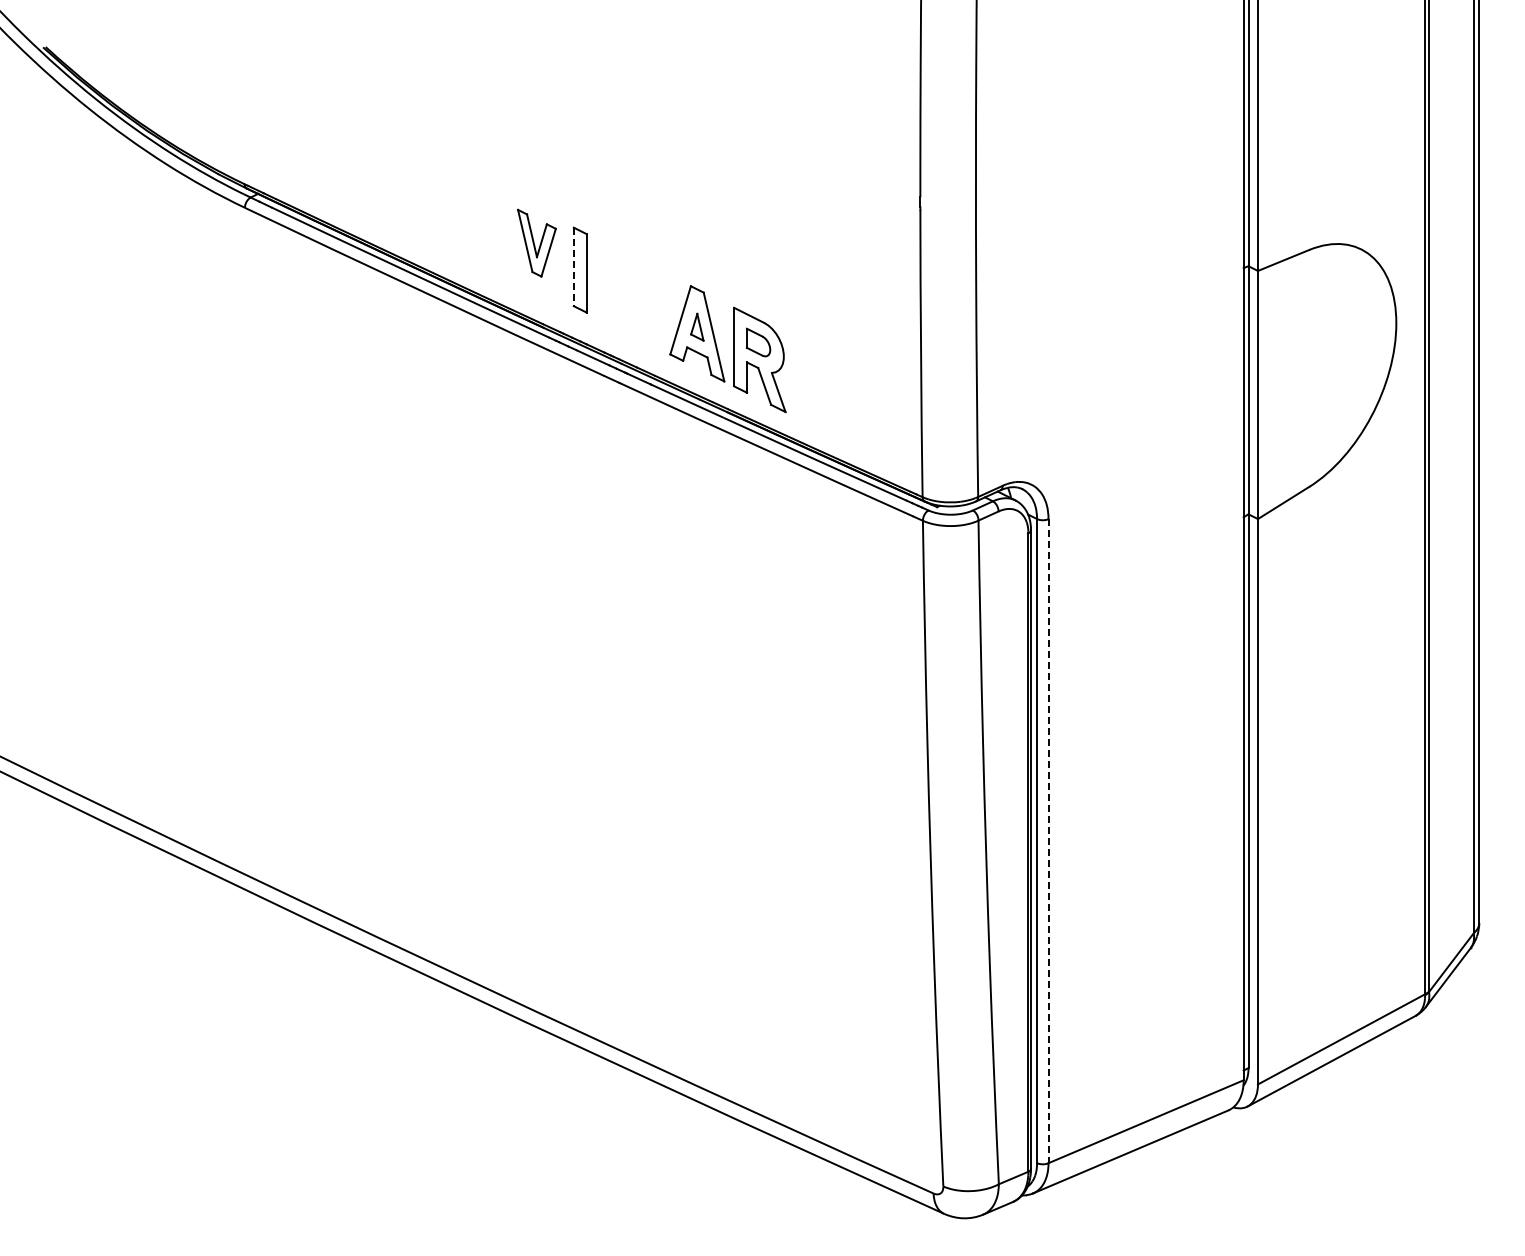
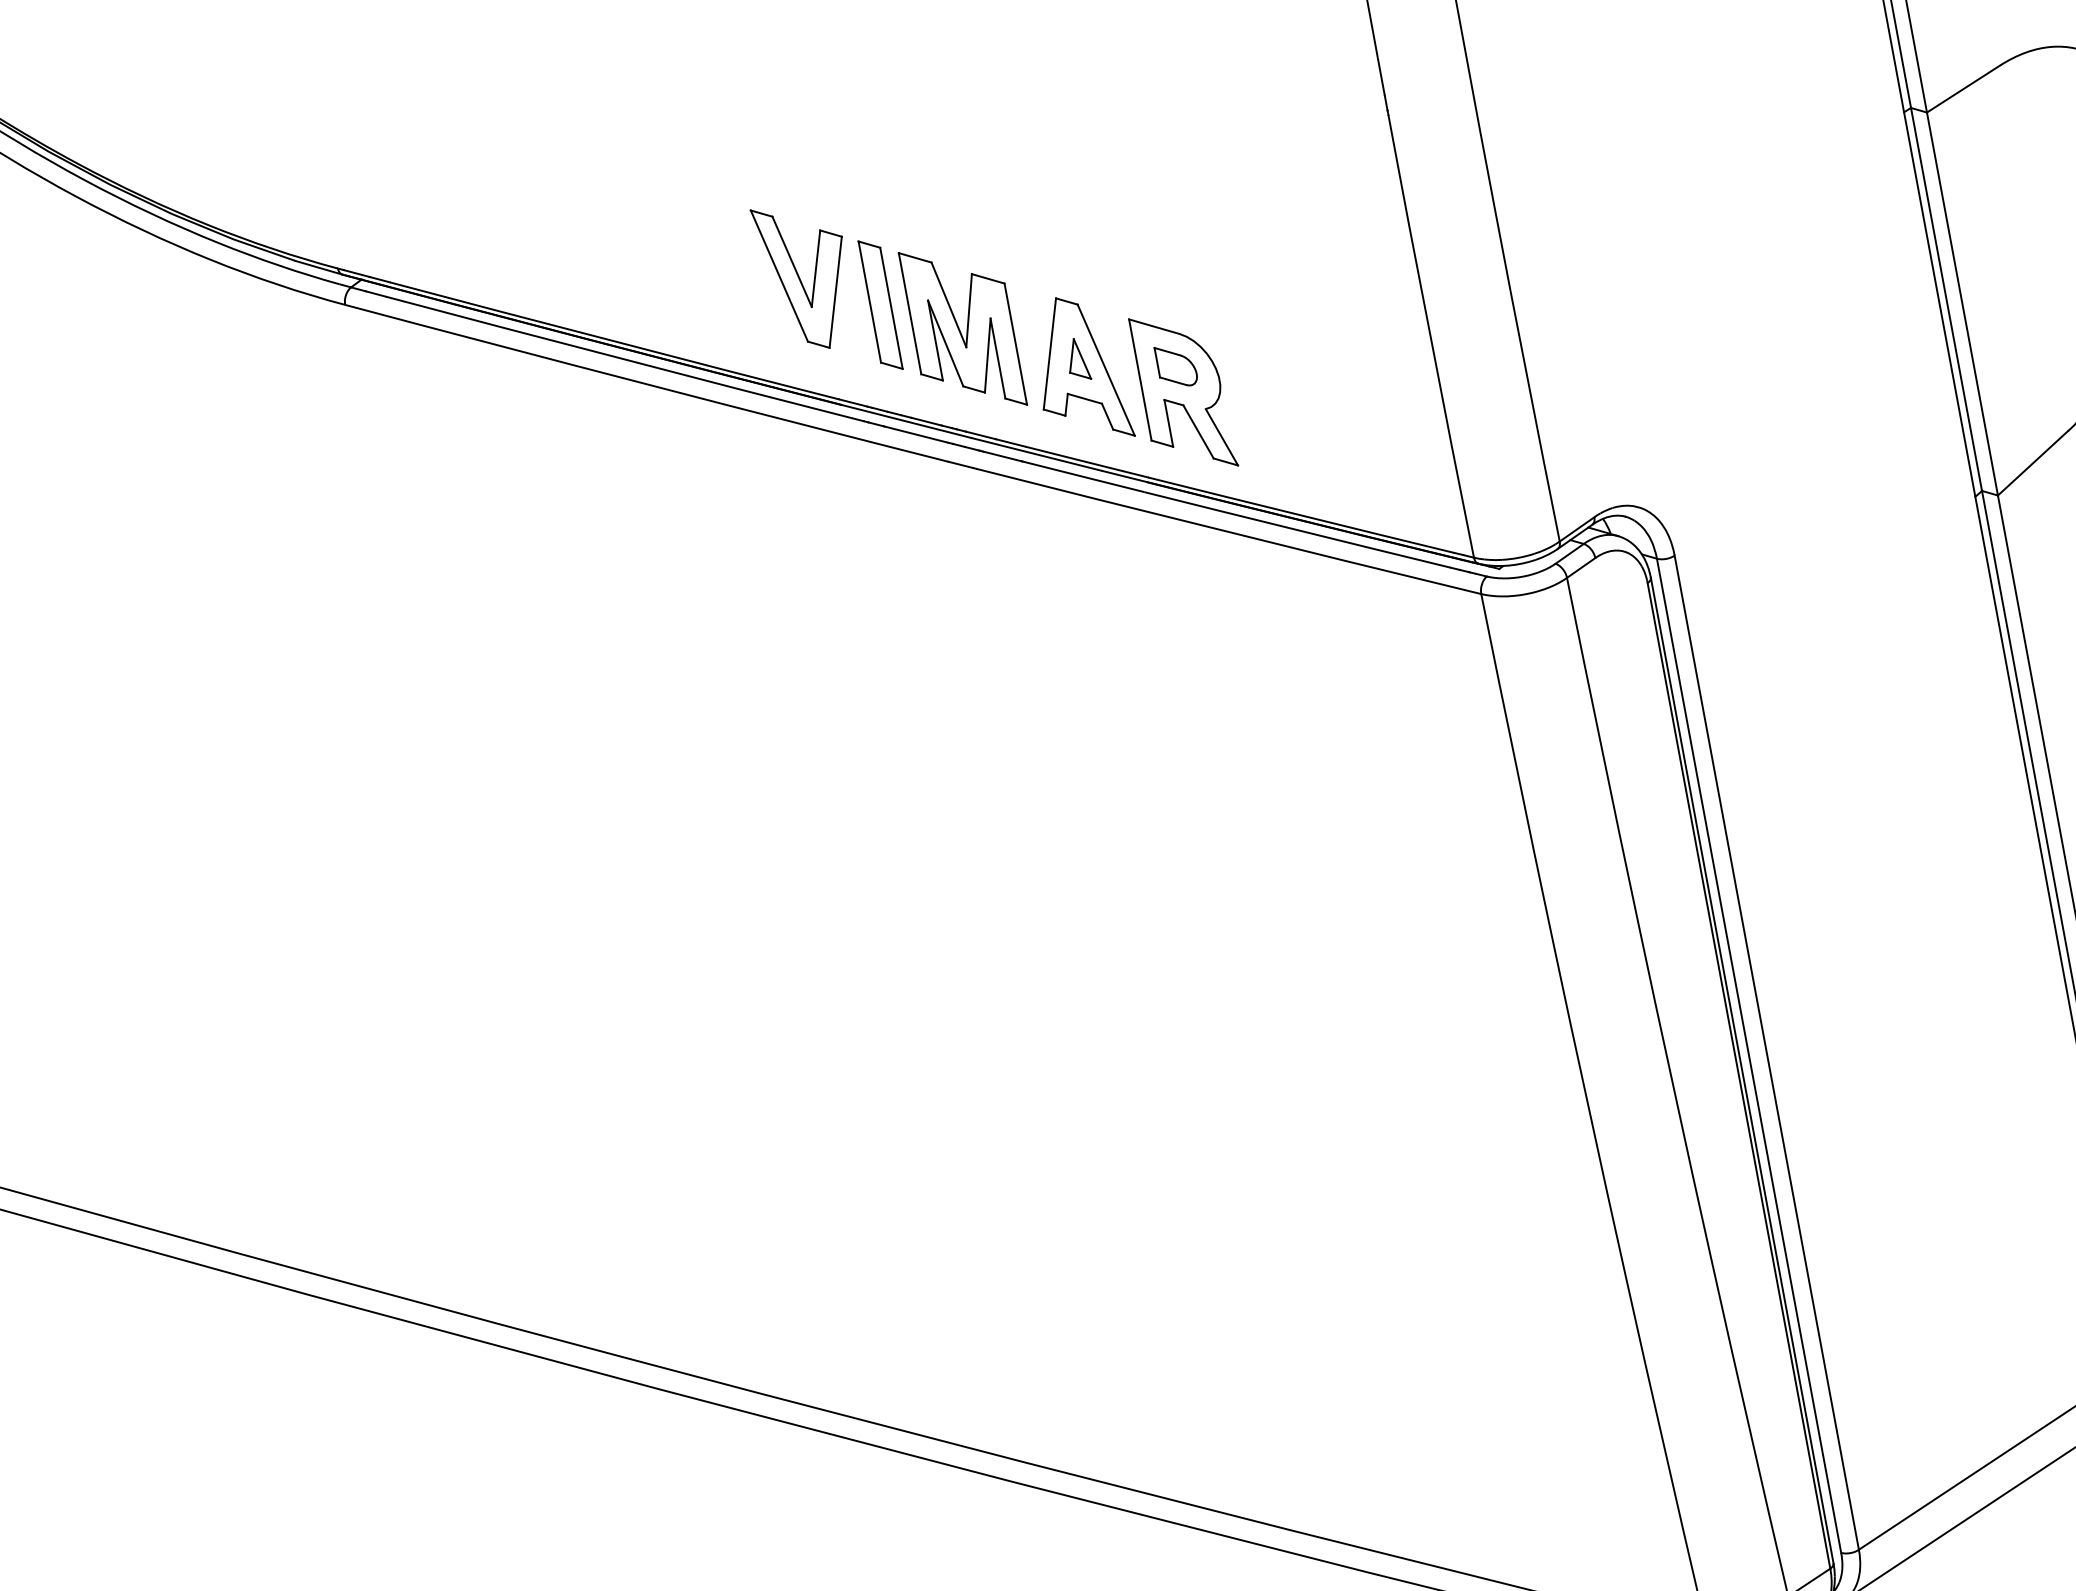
part: (536, 242) -> (805, 275), size x1.43
line: (573, 267) -> (869, 303), dashed -> solid
part: (628, 294) -> (962, 328), added
line: (1048, 841) -> (1766, 1053), dashed -> solid

